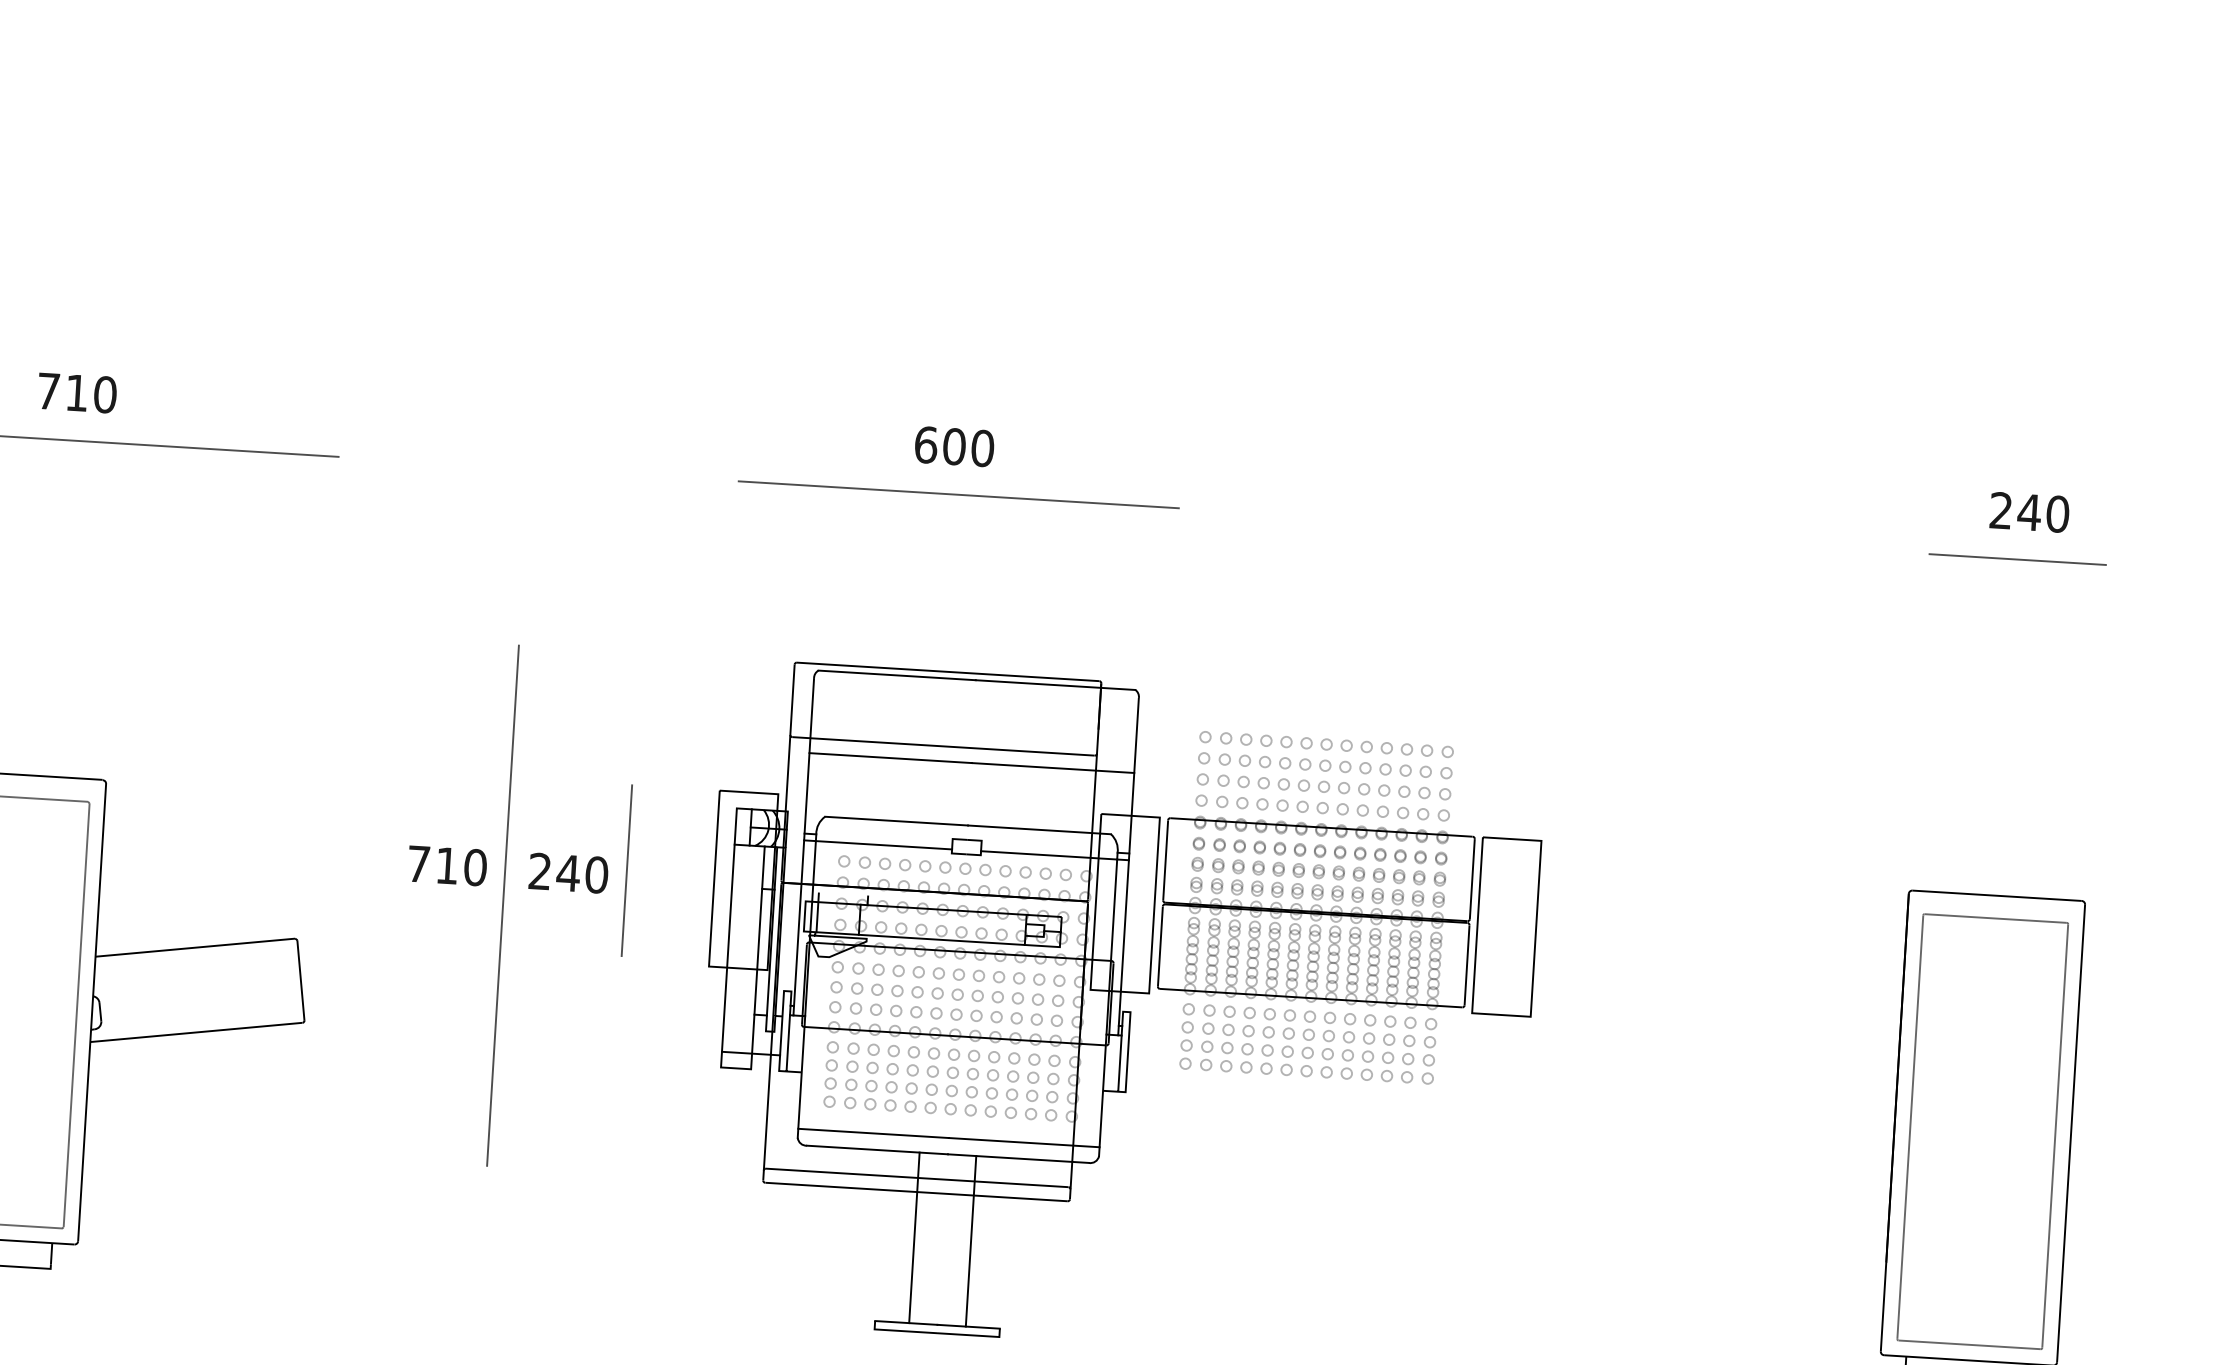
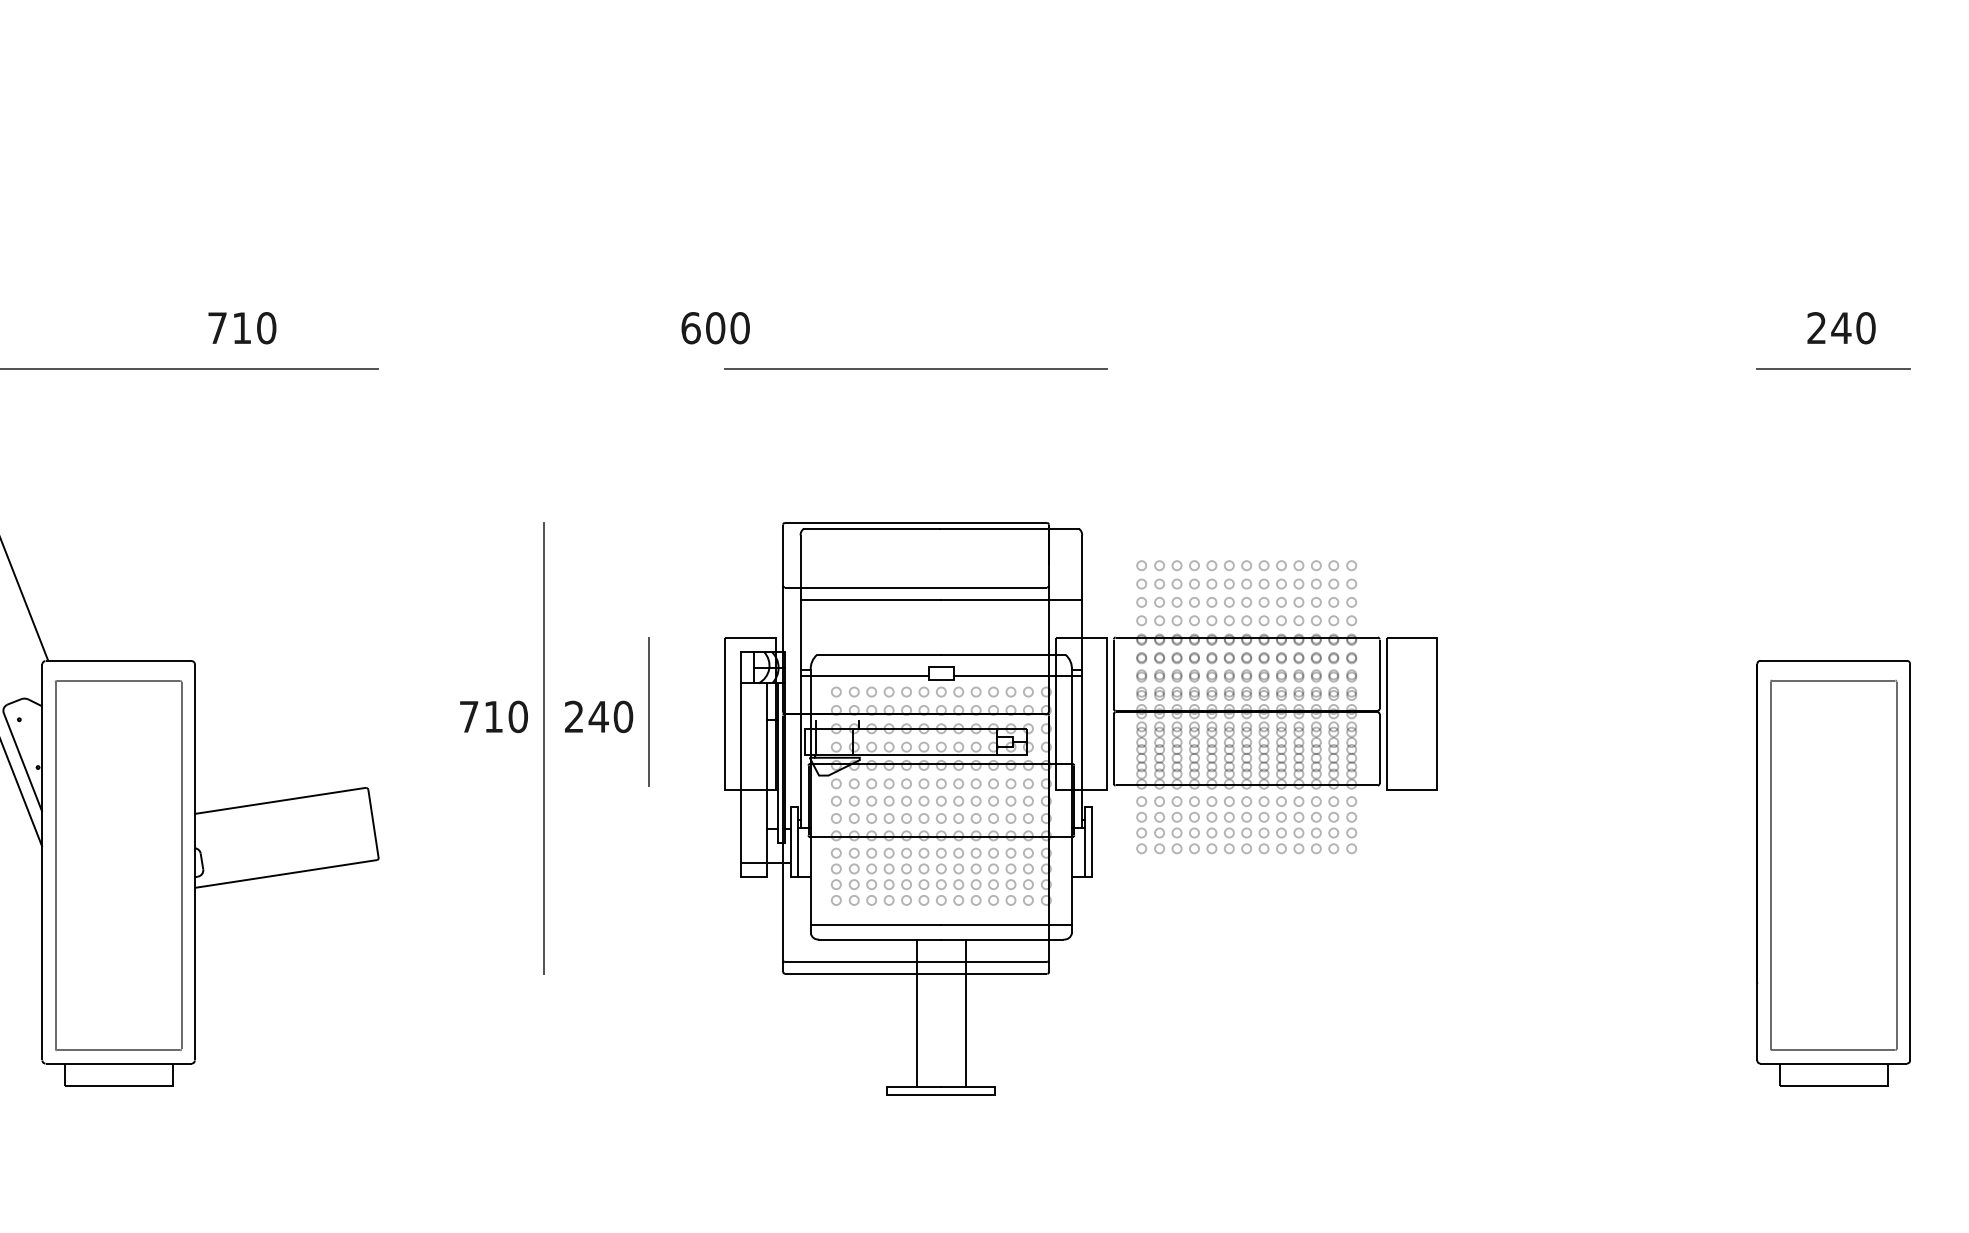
text: (77, 393) -> (242, 328), moved
text: (954, 447) -> (715, 328), moved

